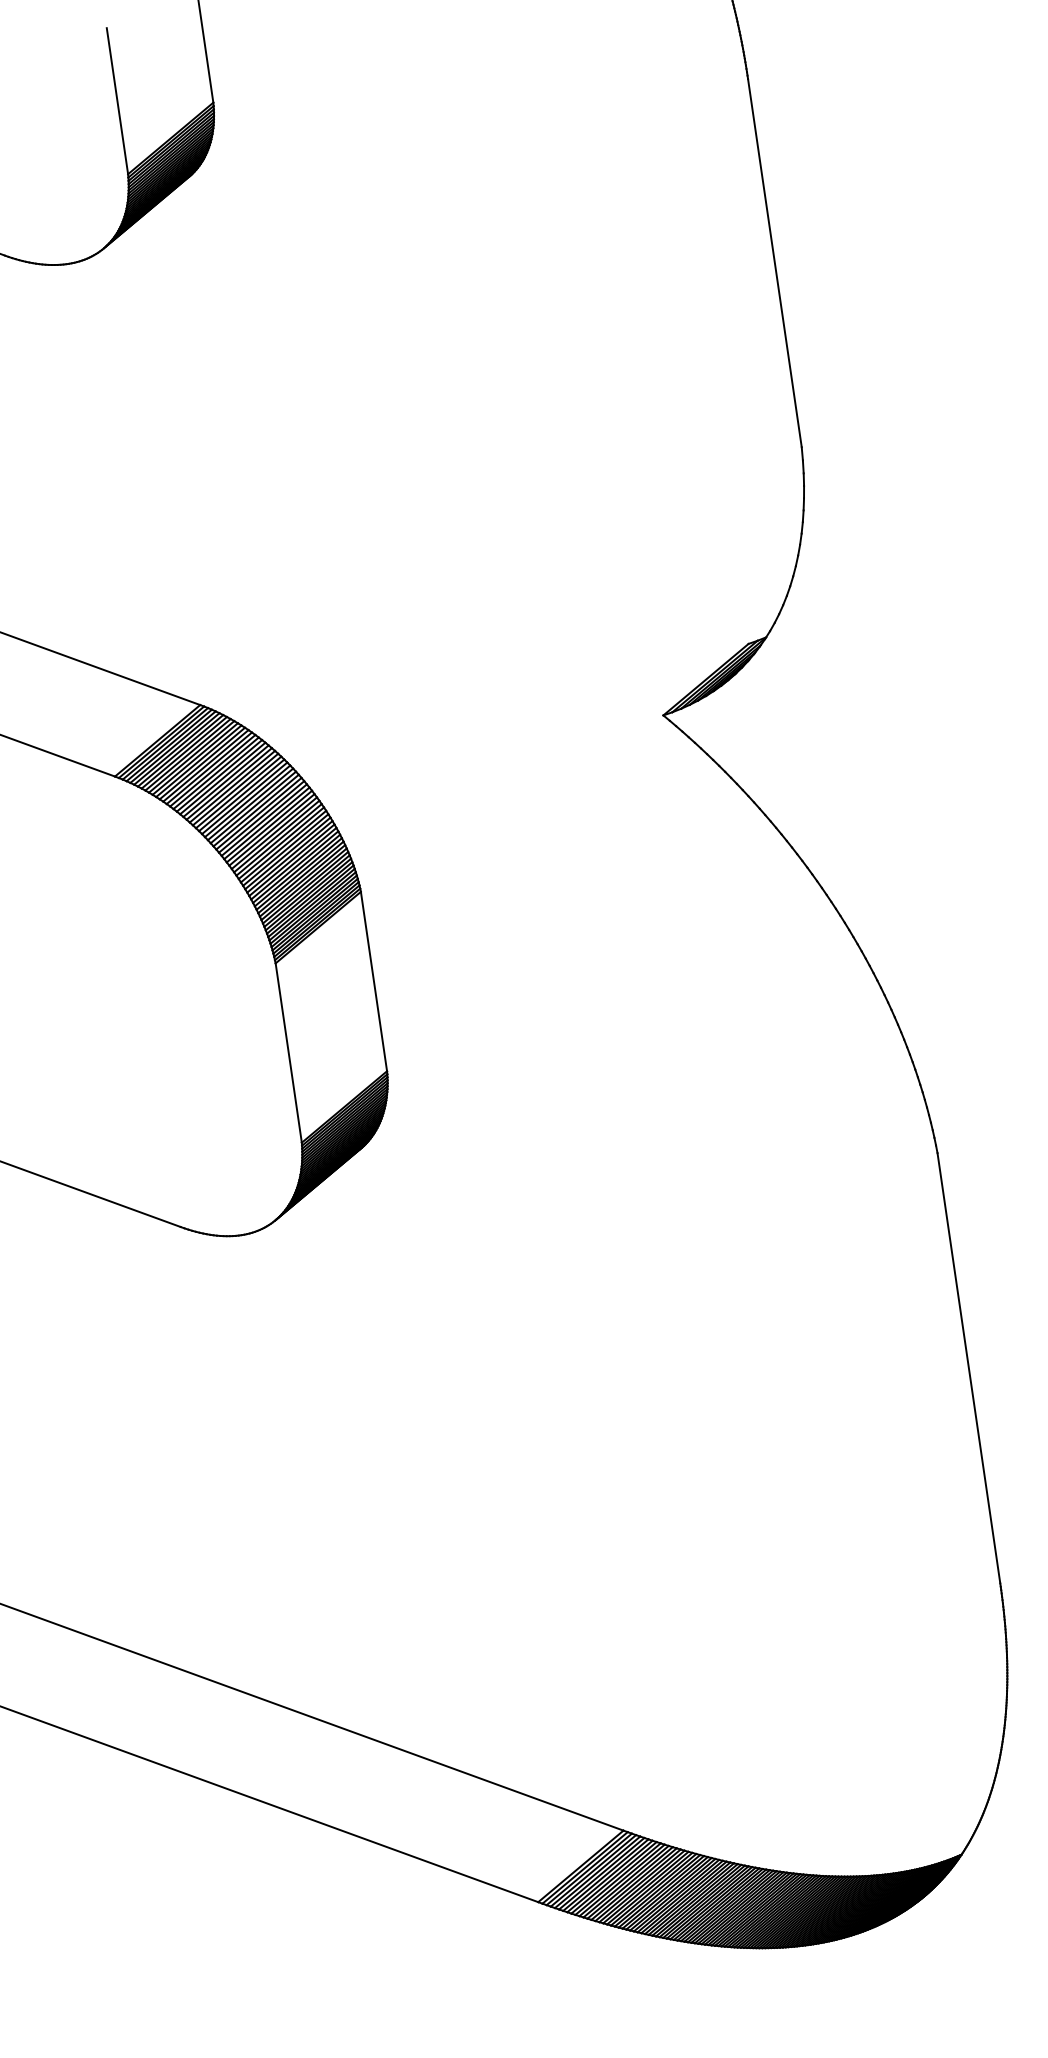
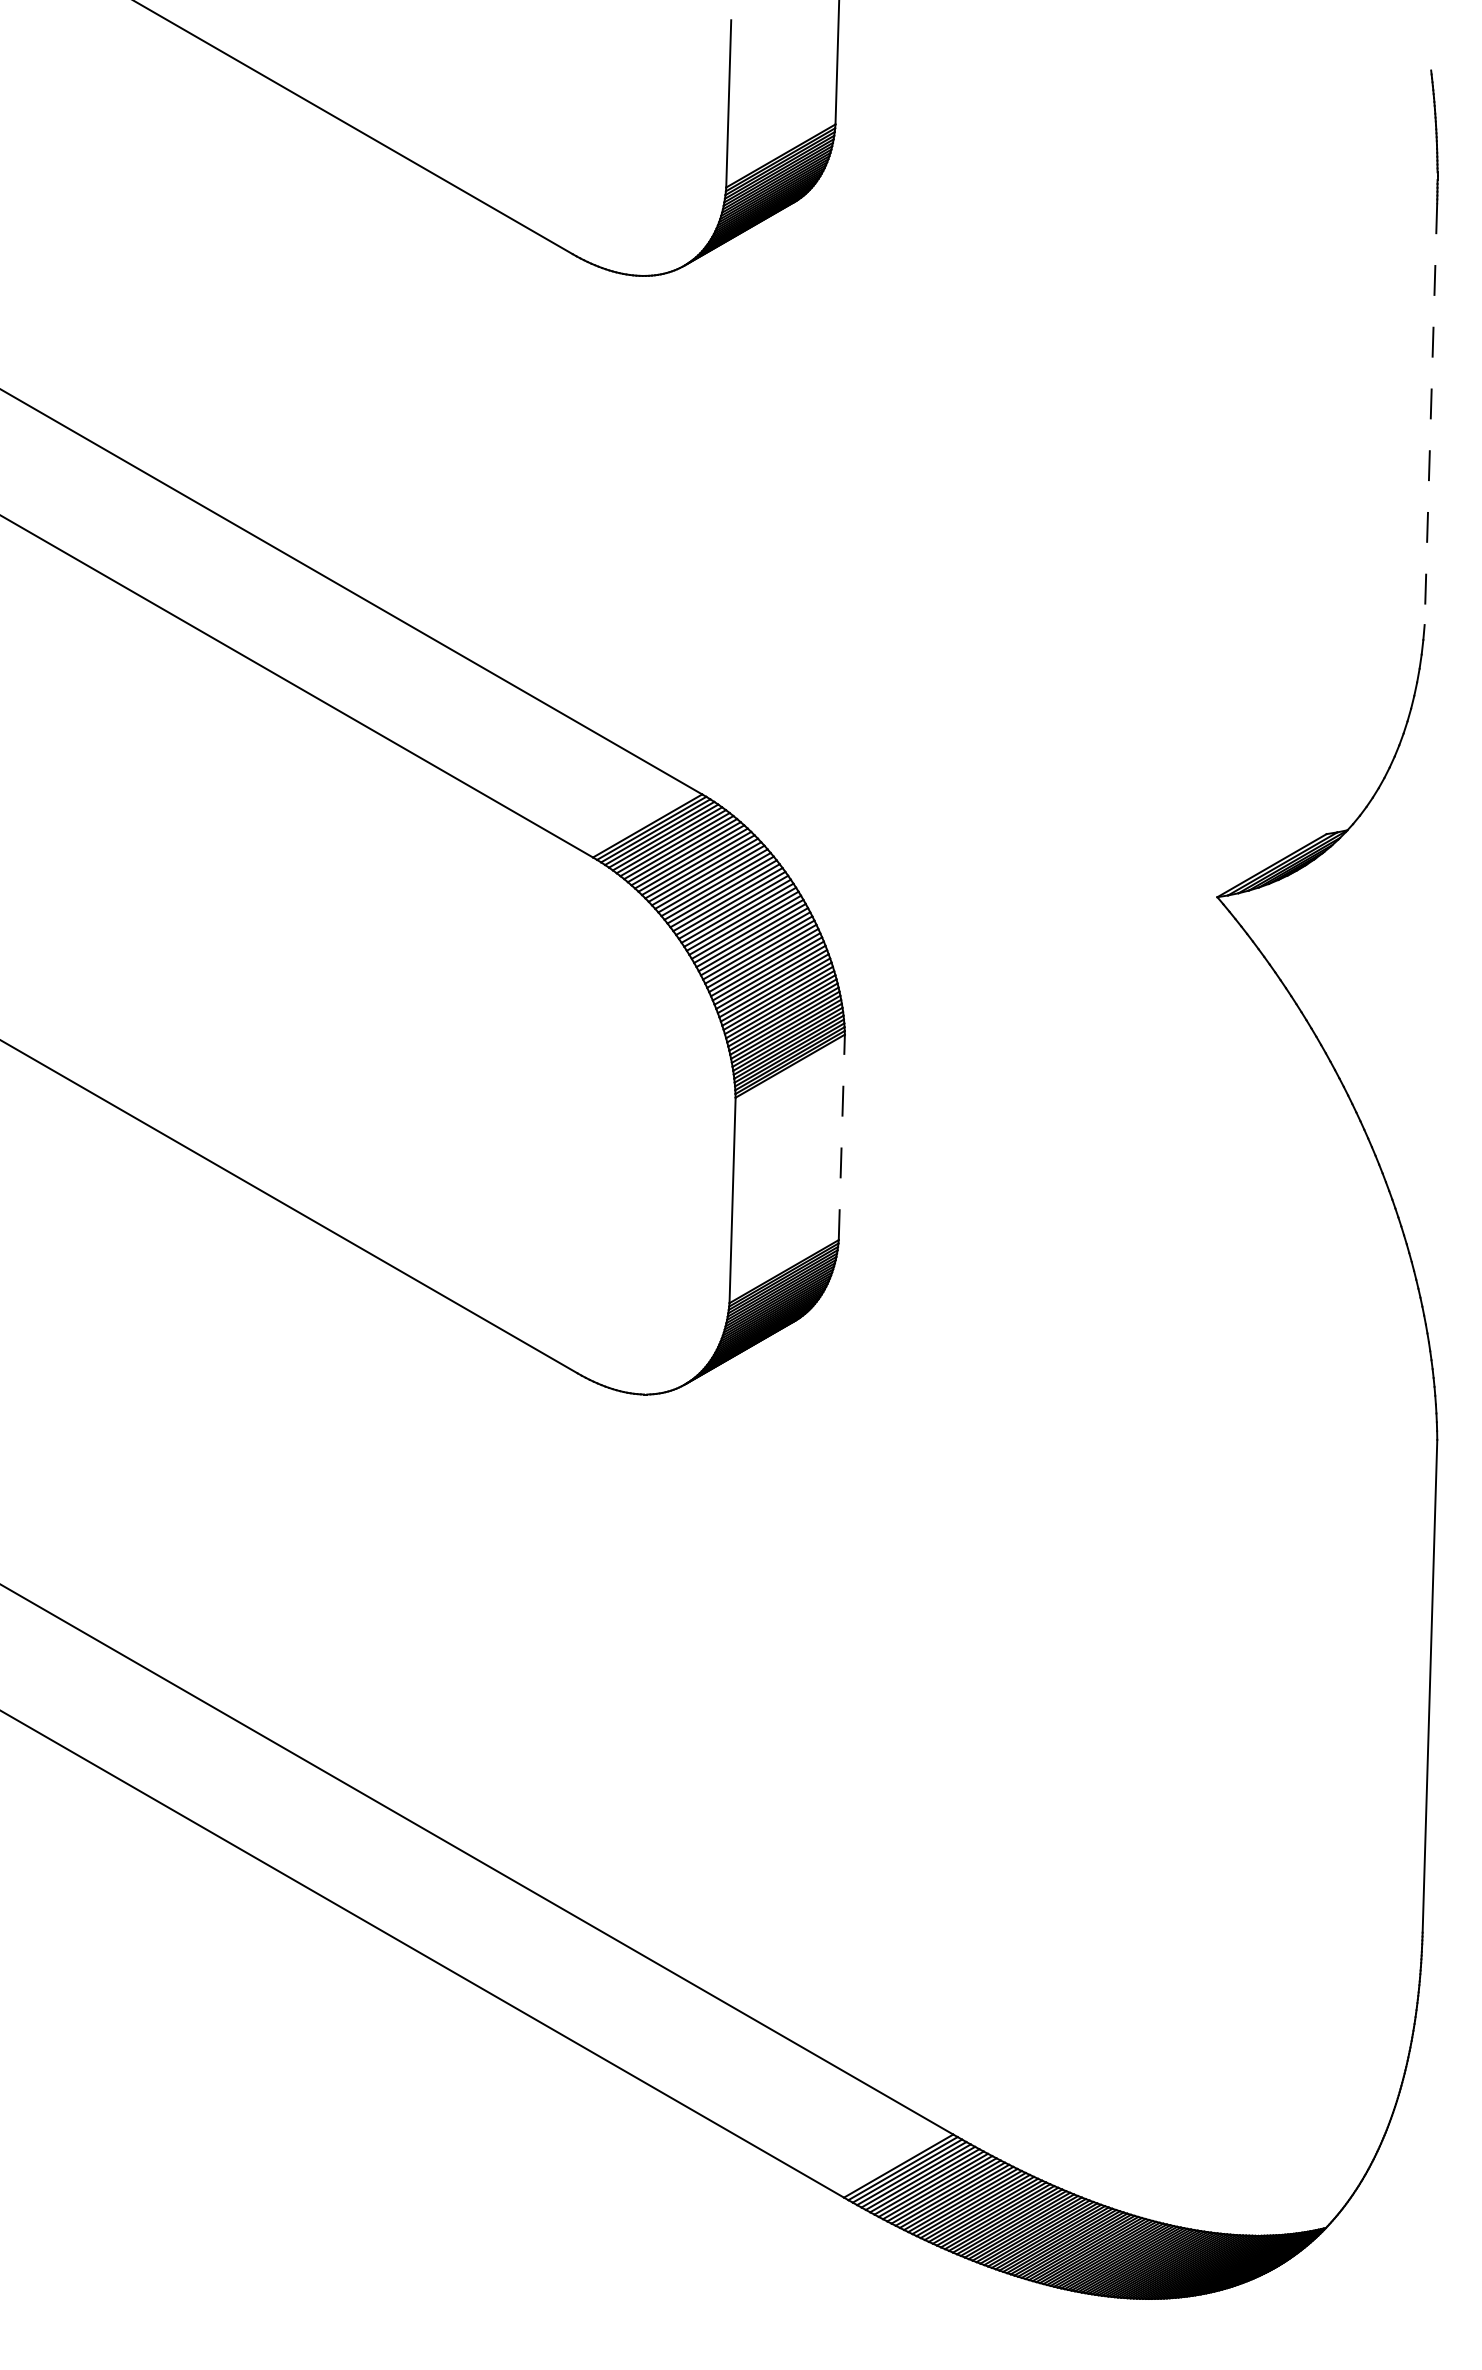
line: (774, 263) -> (1430, 414), solid -> dashed
line: (373, 981) -> (841, 1137), solid -> dashed

